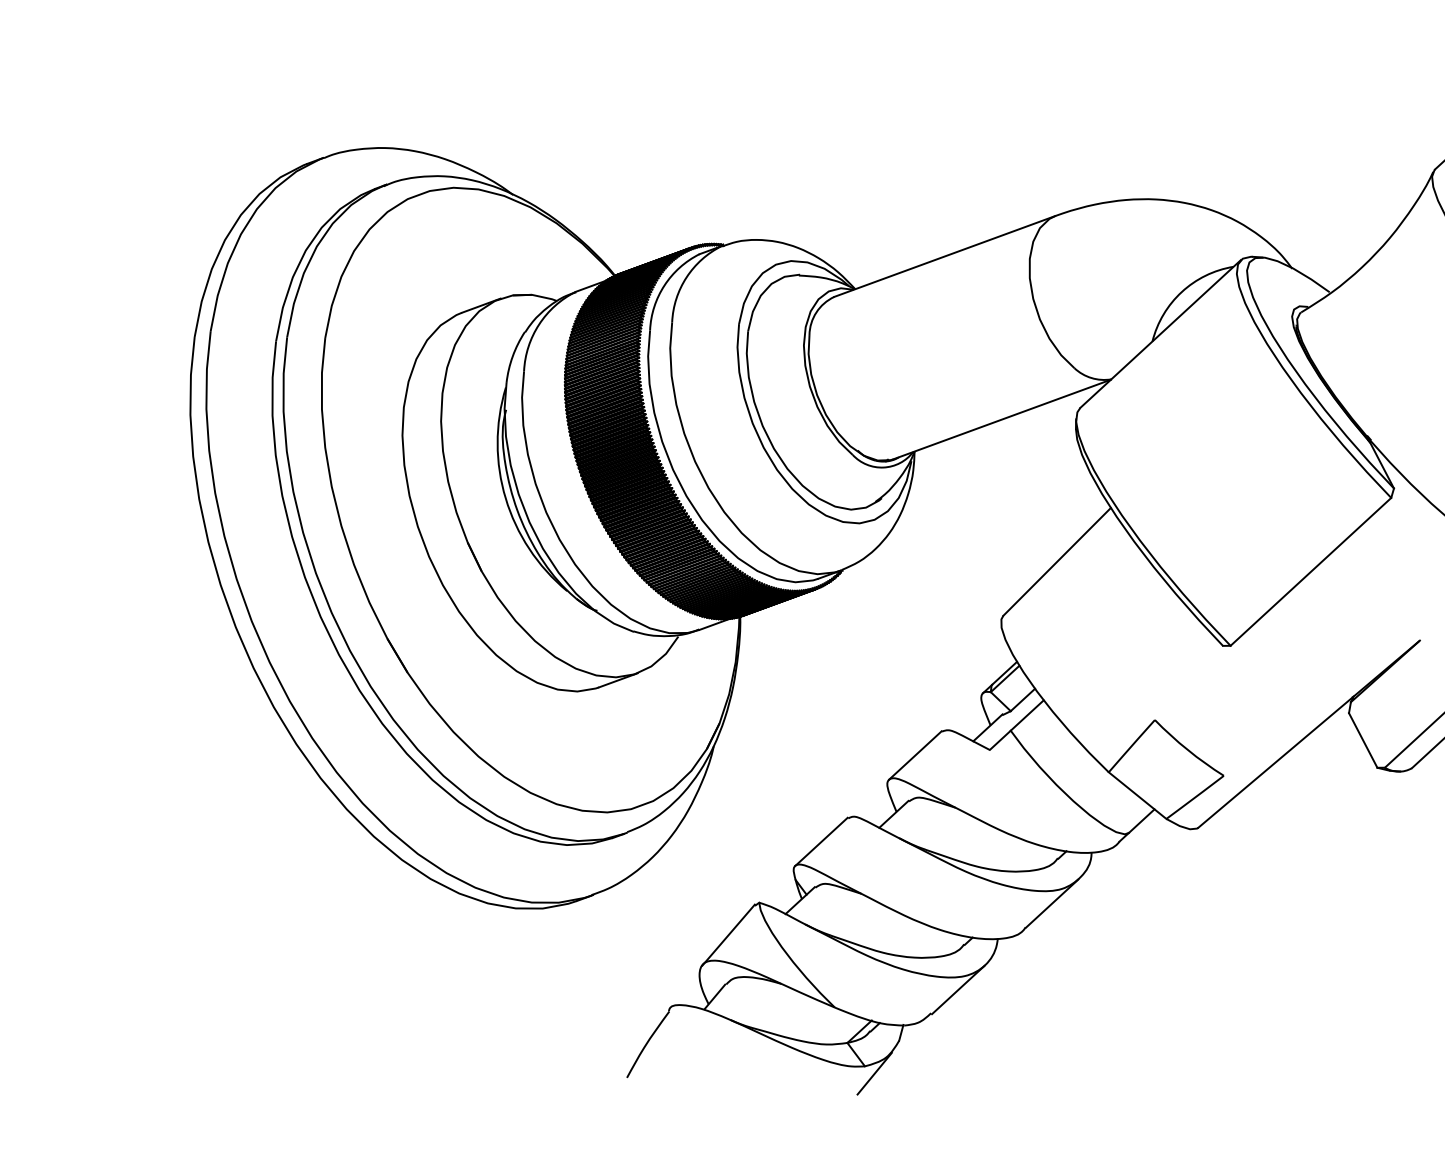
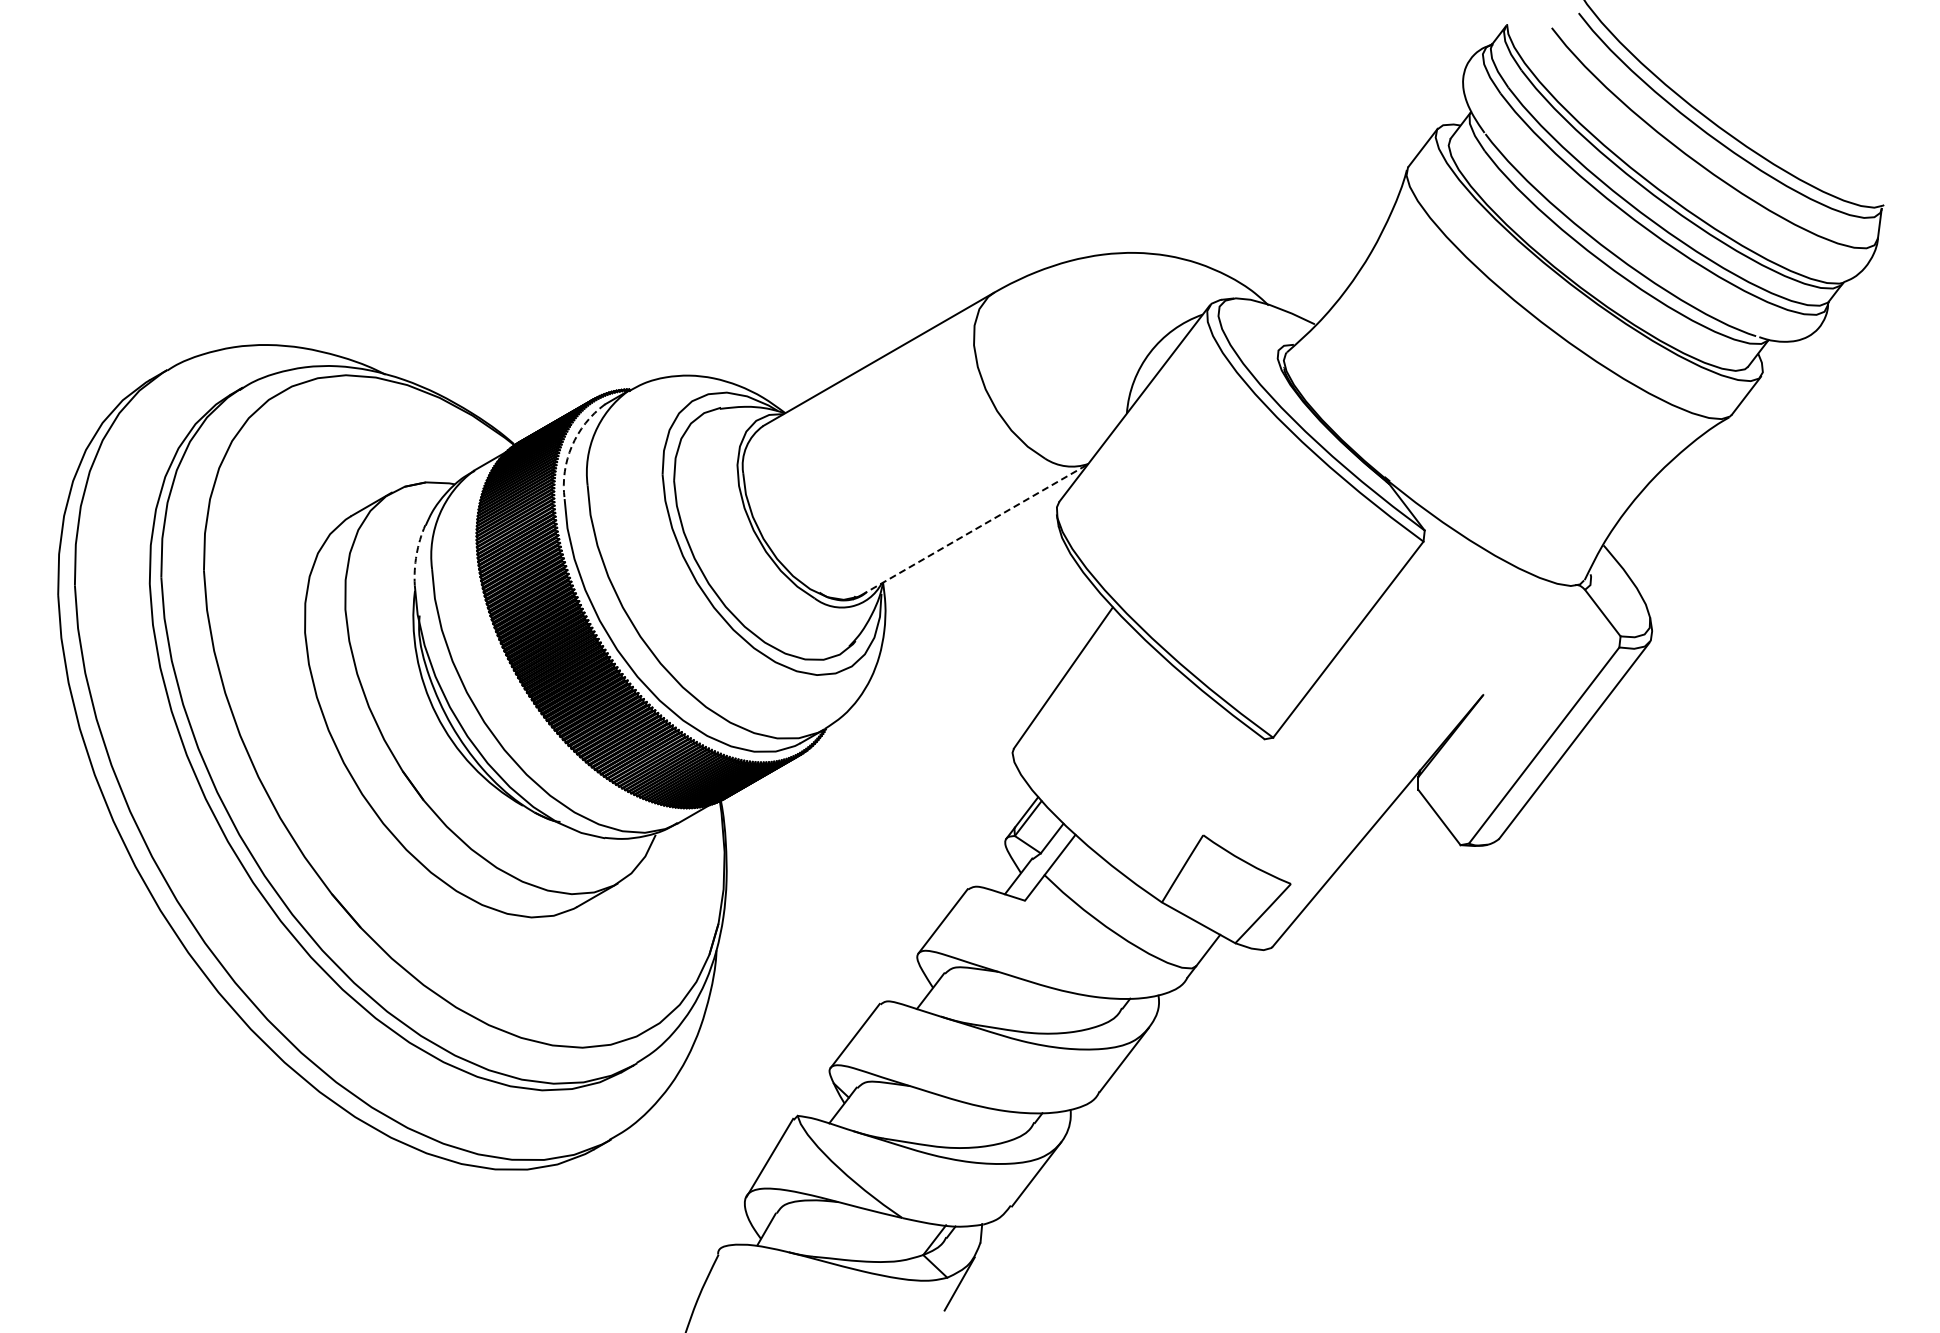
arc: (664, 285) -> (571, 446), solid -> dashed
arc: (512, 356) -> (416, 554), solid -> dashed
line: (1002, 419) -> (974, 529), solid -> dashed

